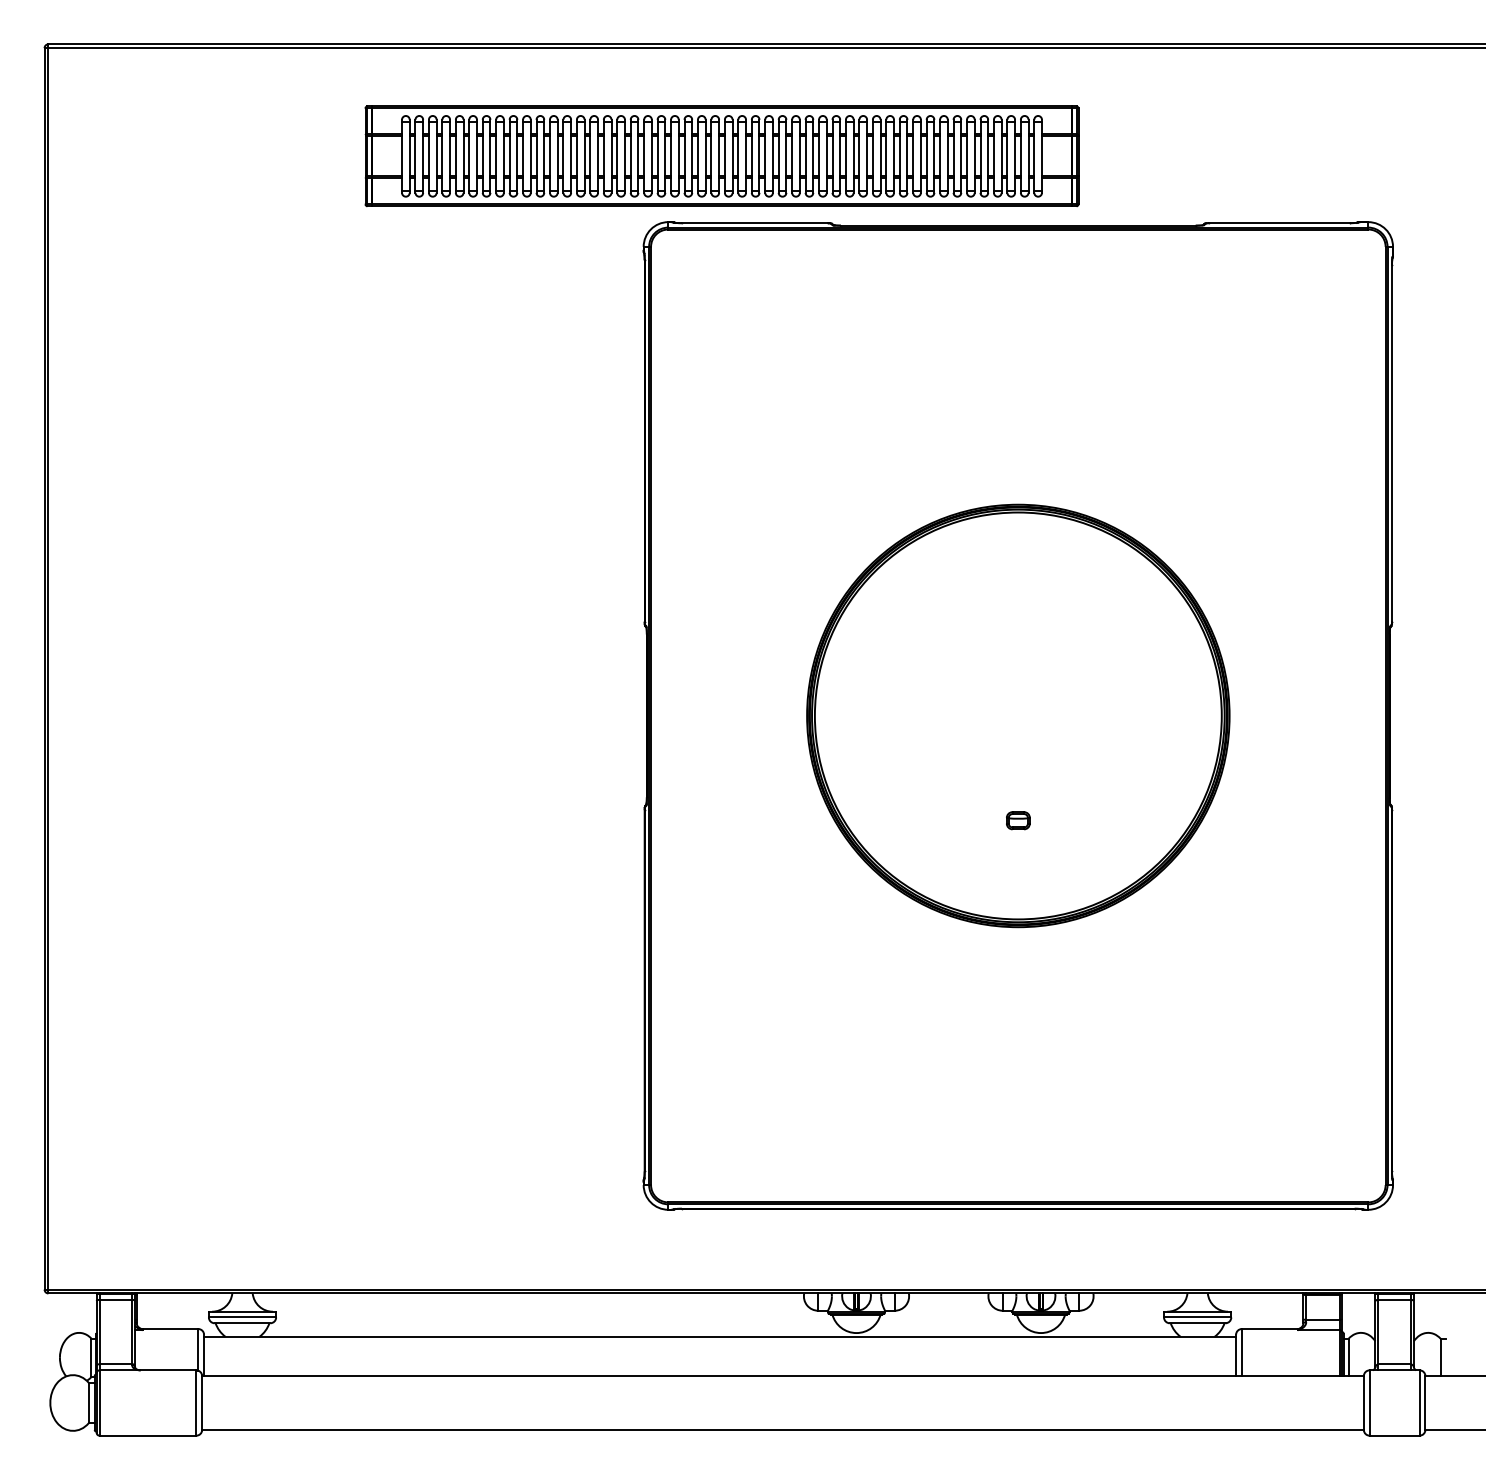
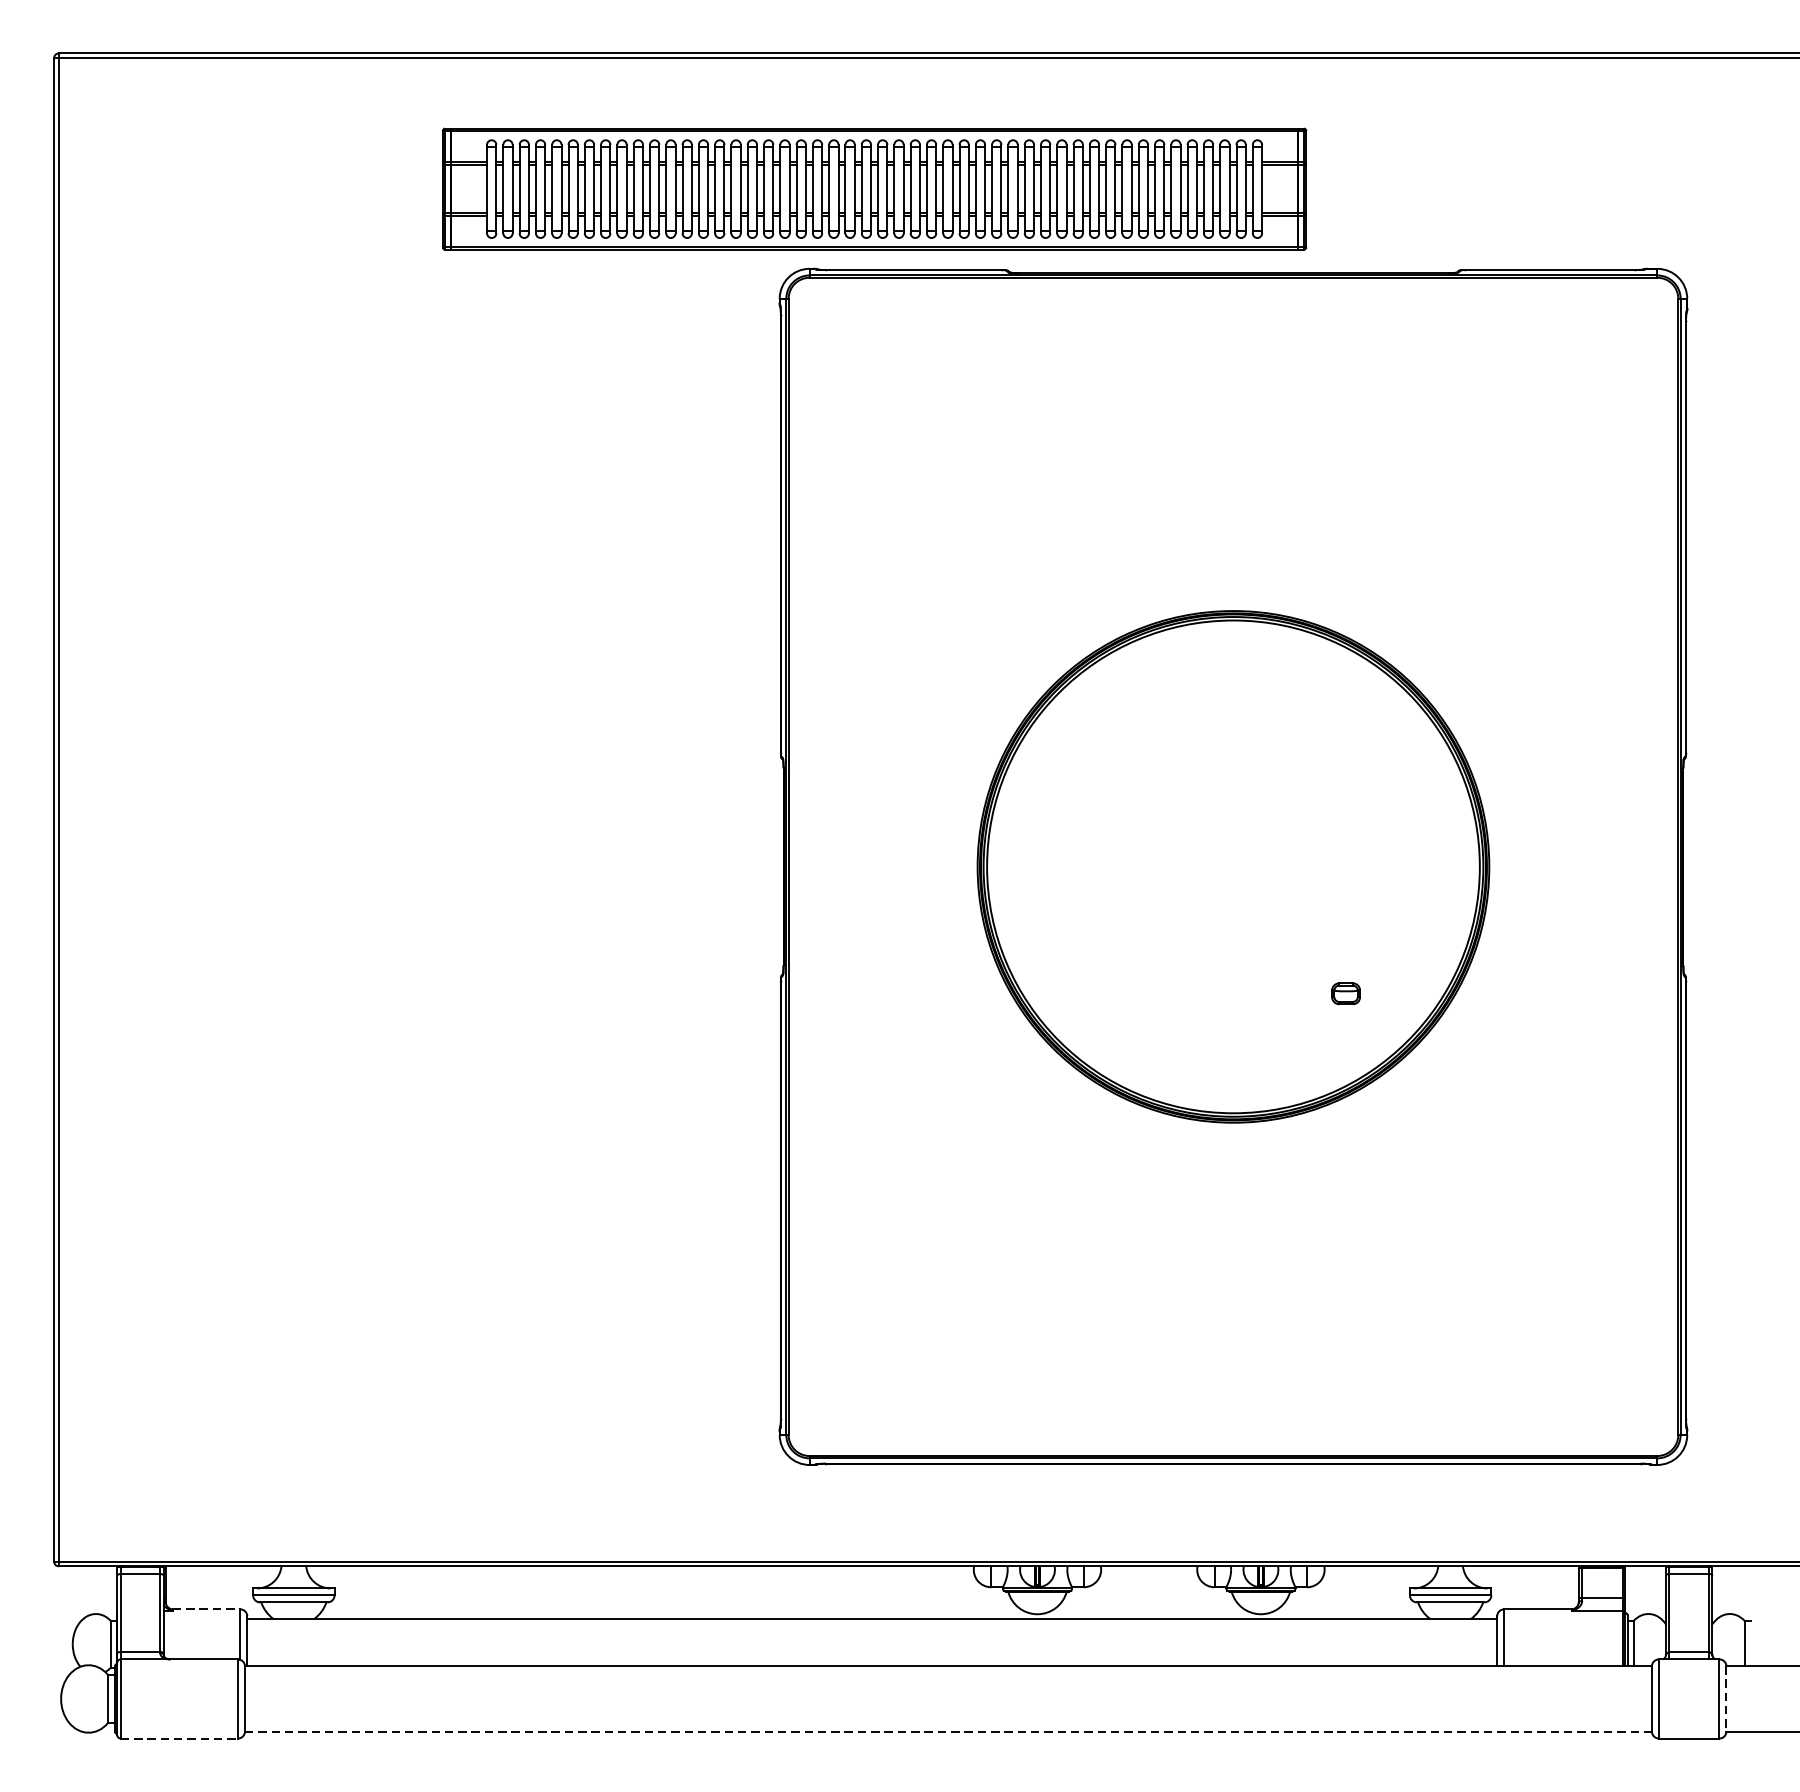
part: (1018, 820) -> (1346, 993), moved
line: (170, 1329) -> (206, 1609), solid -> dashed
line: (1425, 1403) -> (1726, 1699), solid -> dashed
line: (783, 1429) -> (949, 1731), solid -> dashed
line: (148, 1435) -> (180, 1738), solid -> dashed

